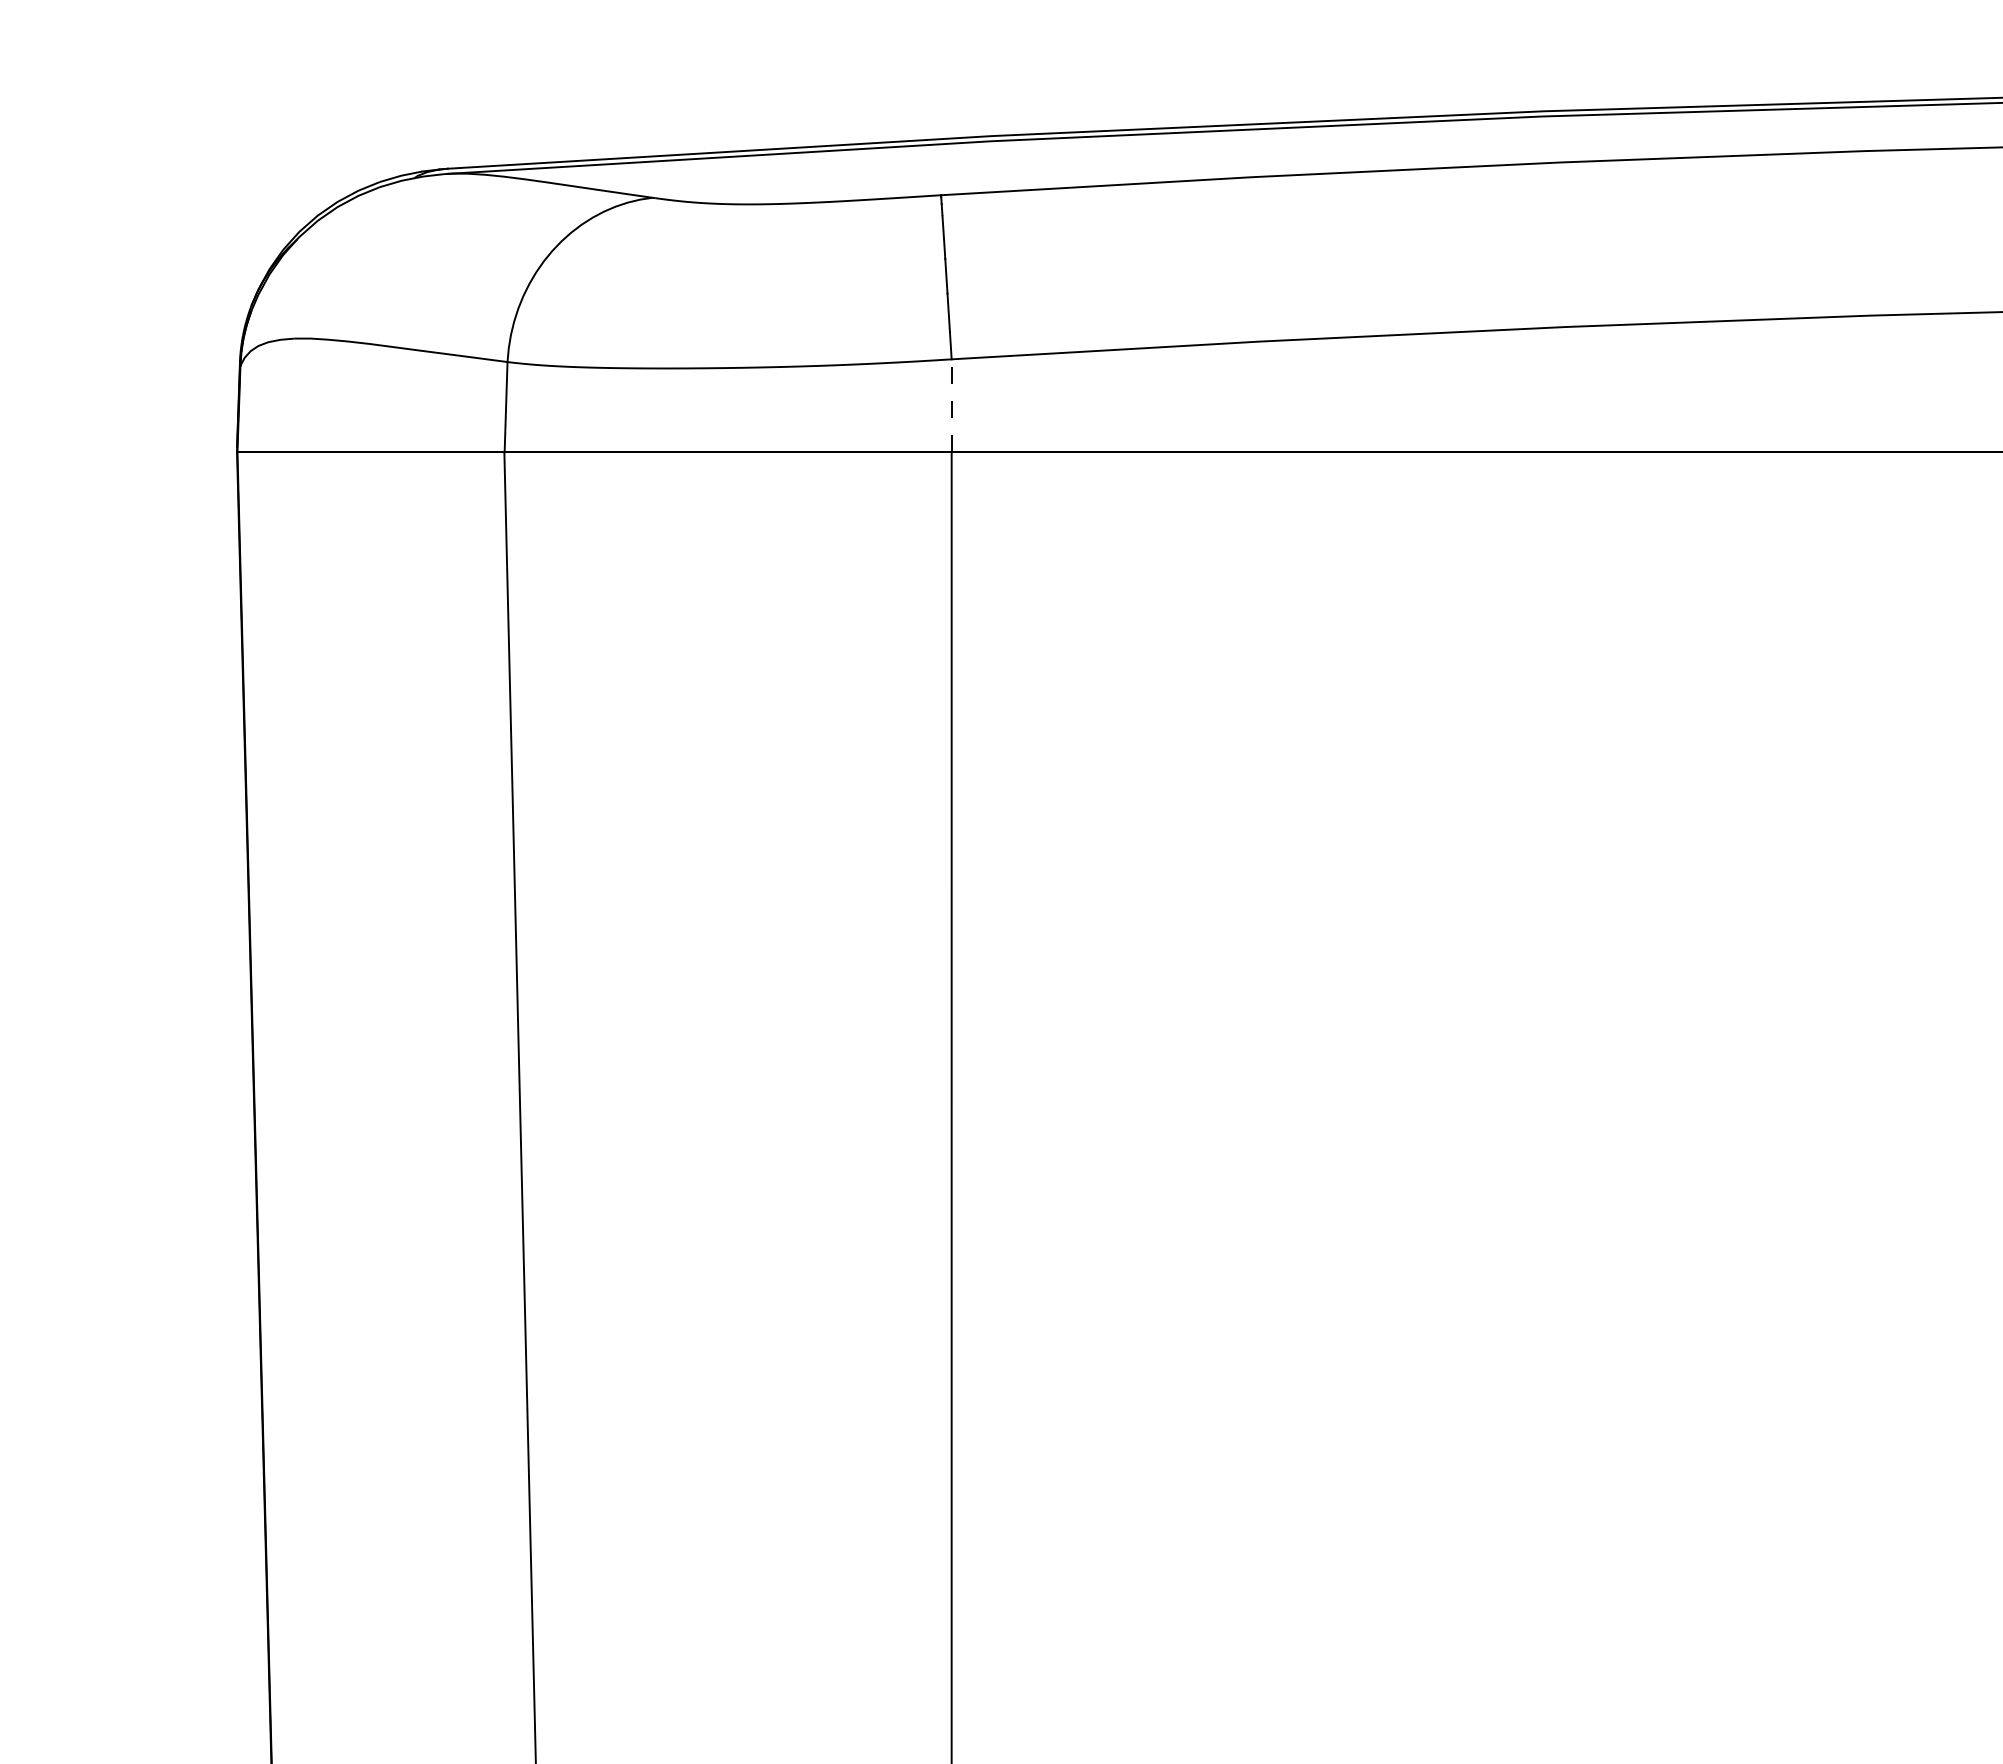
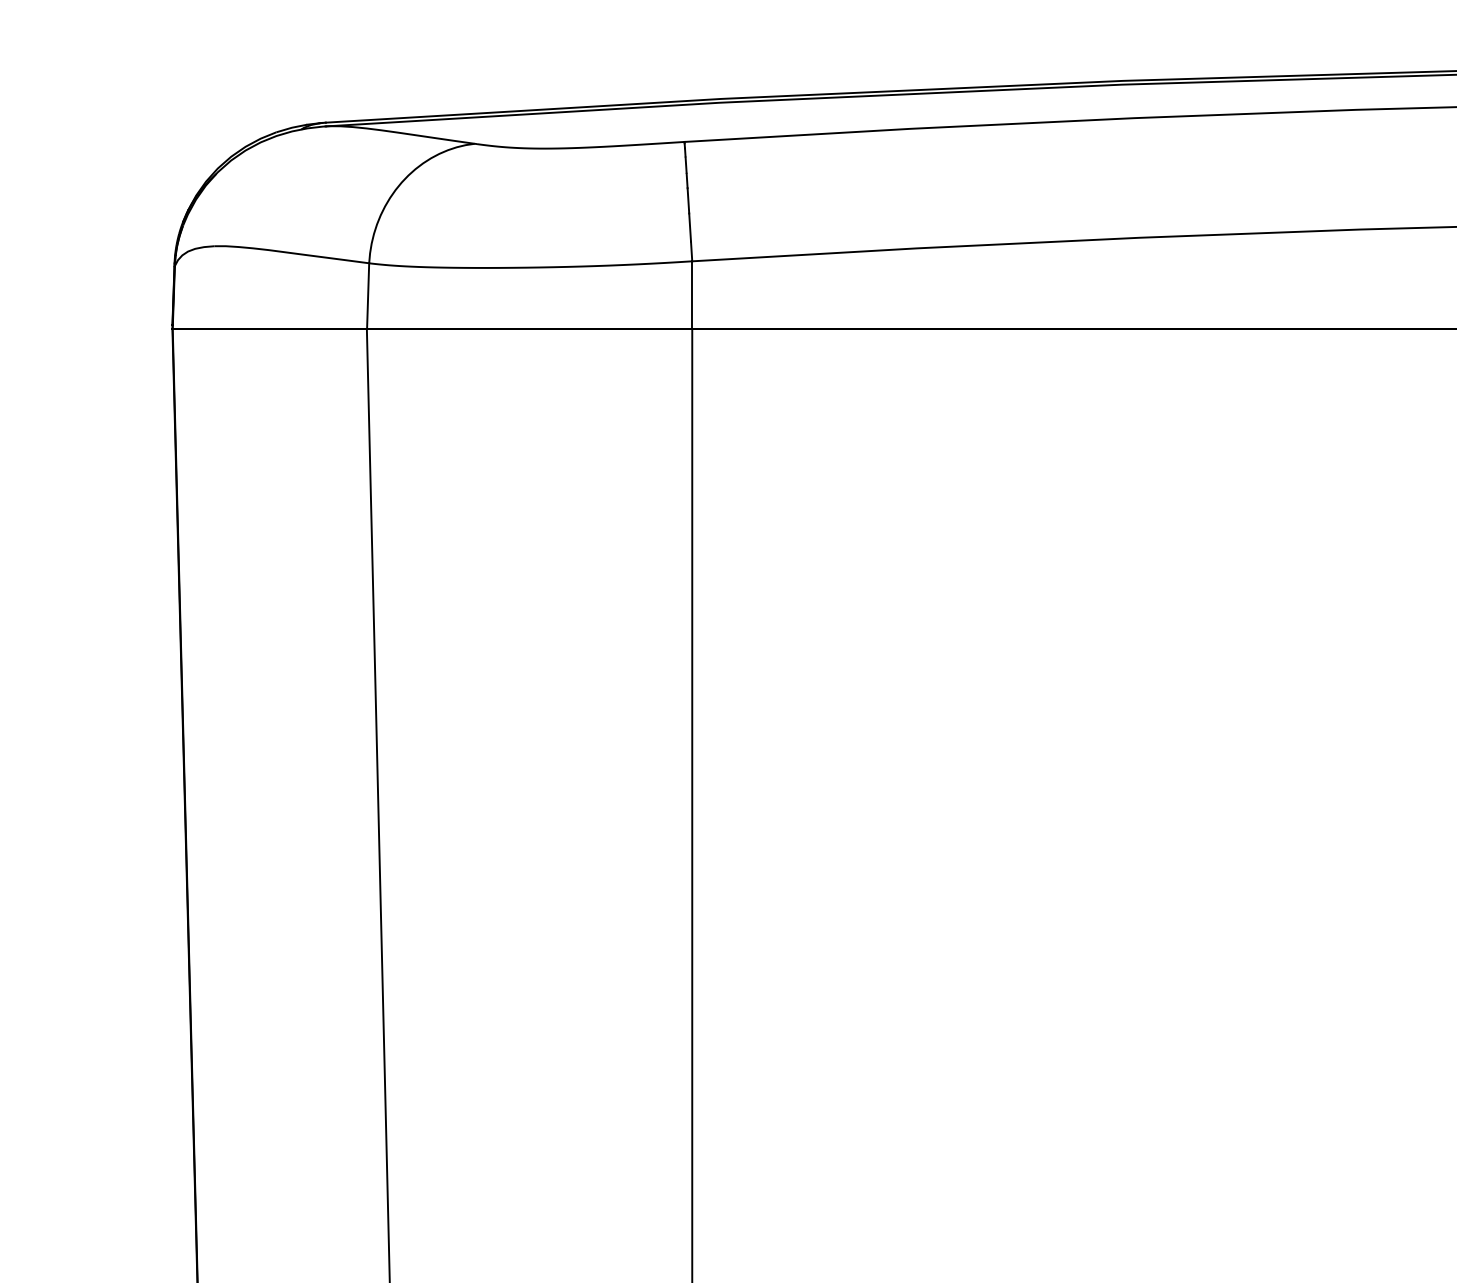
line: (951, 405) -> (692, 294), dashed -> solid

